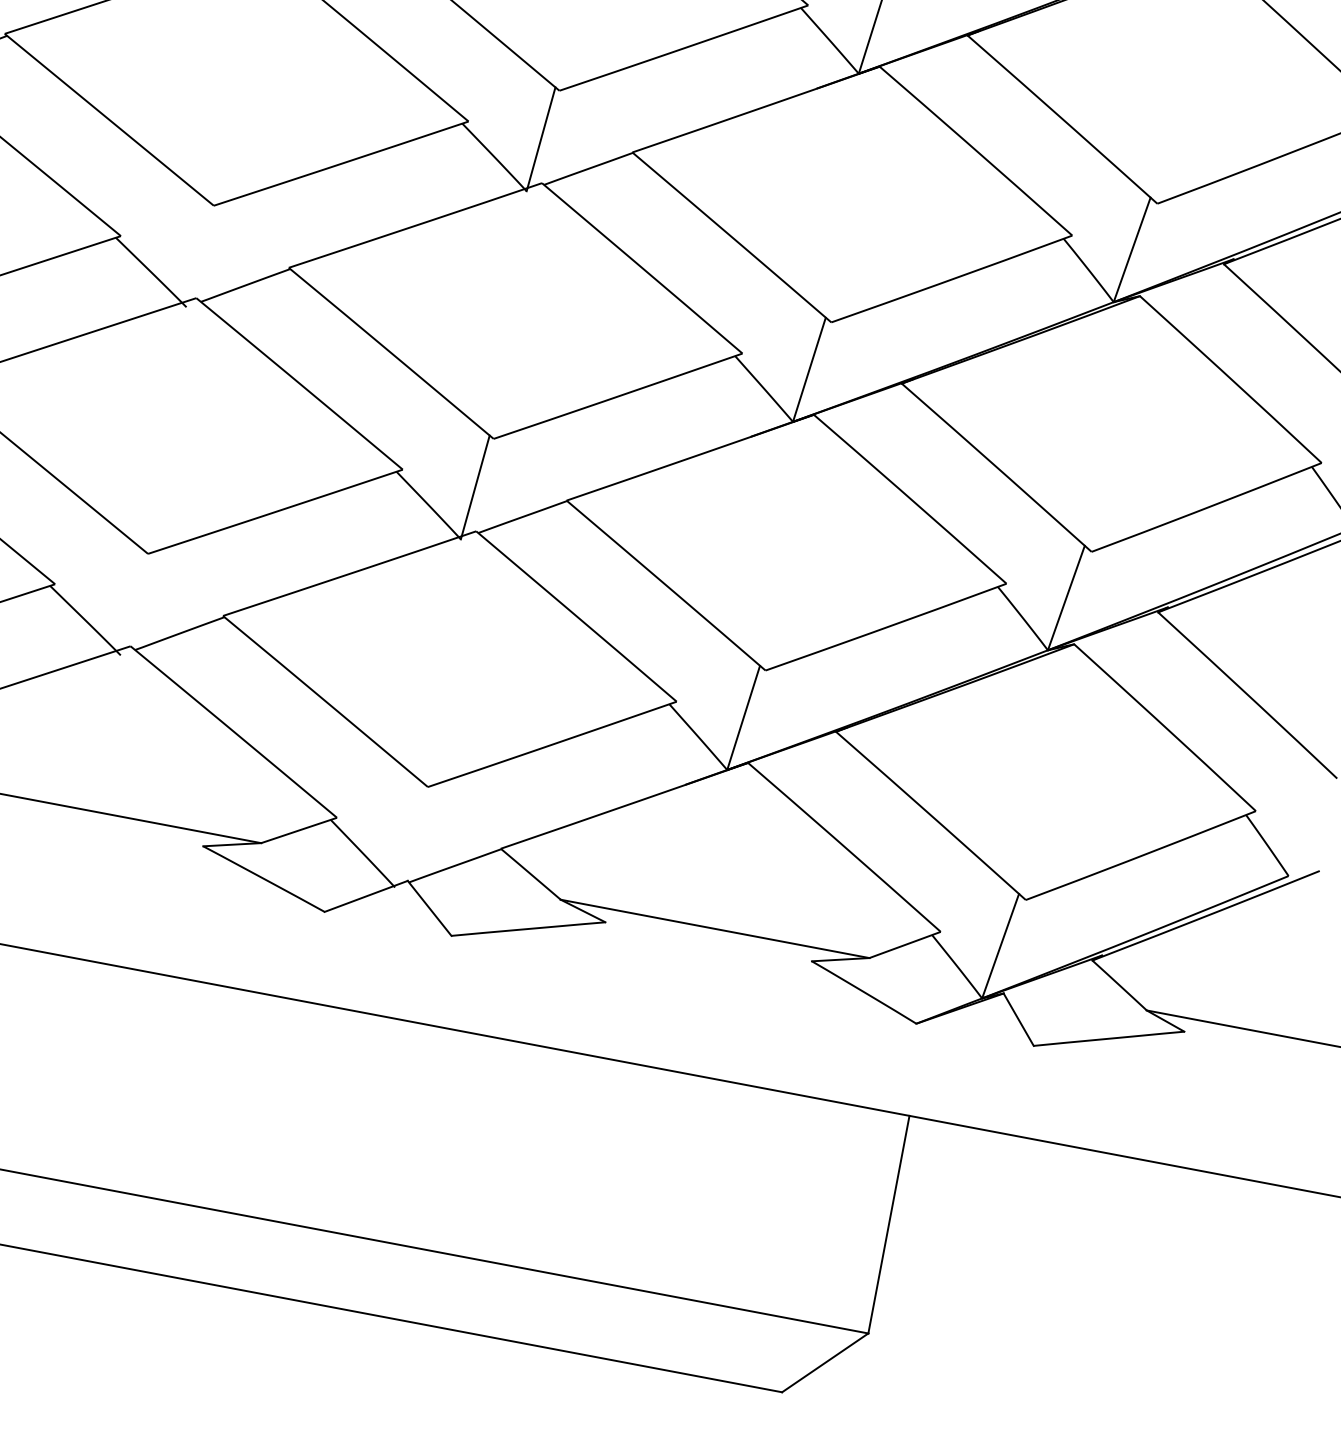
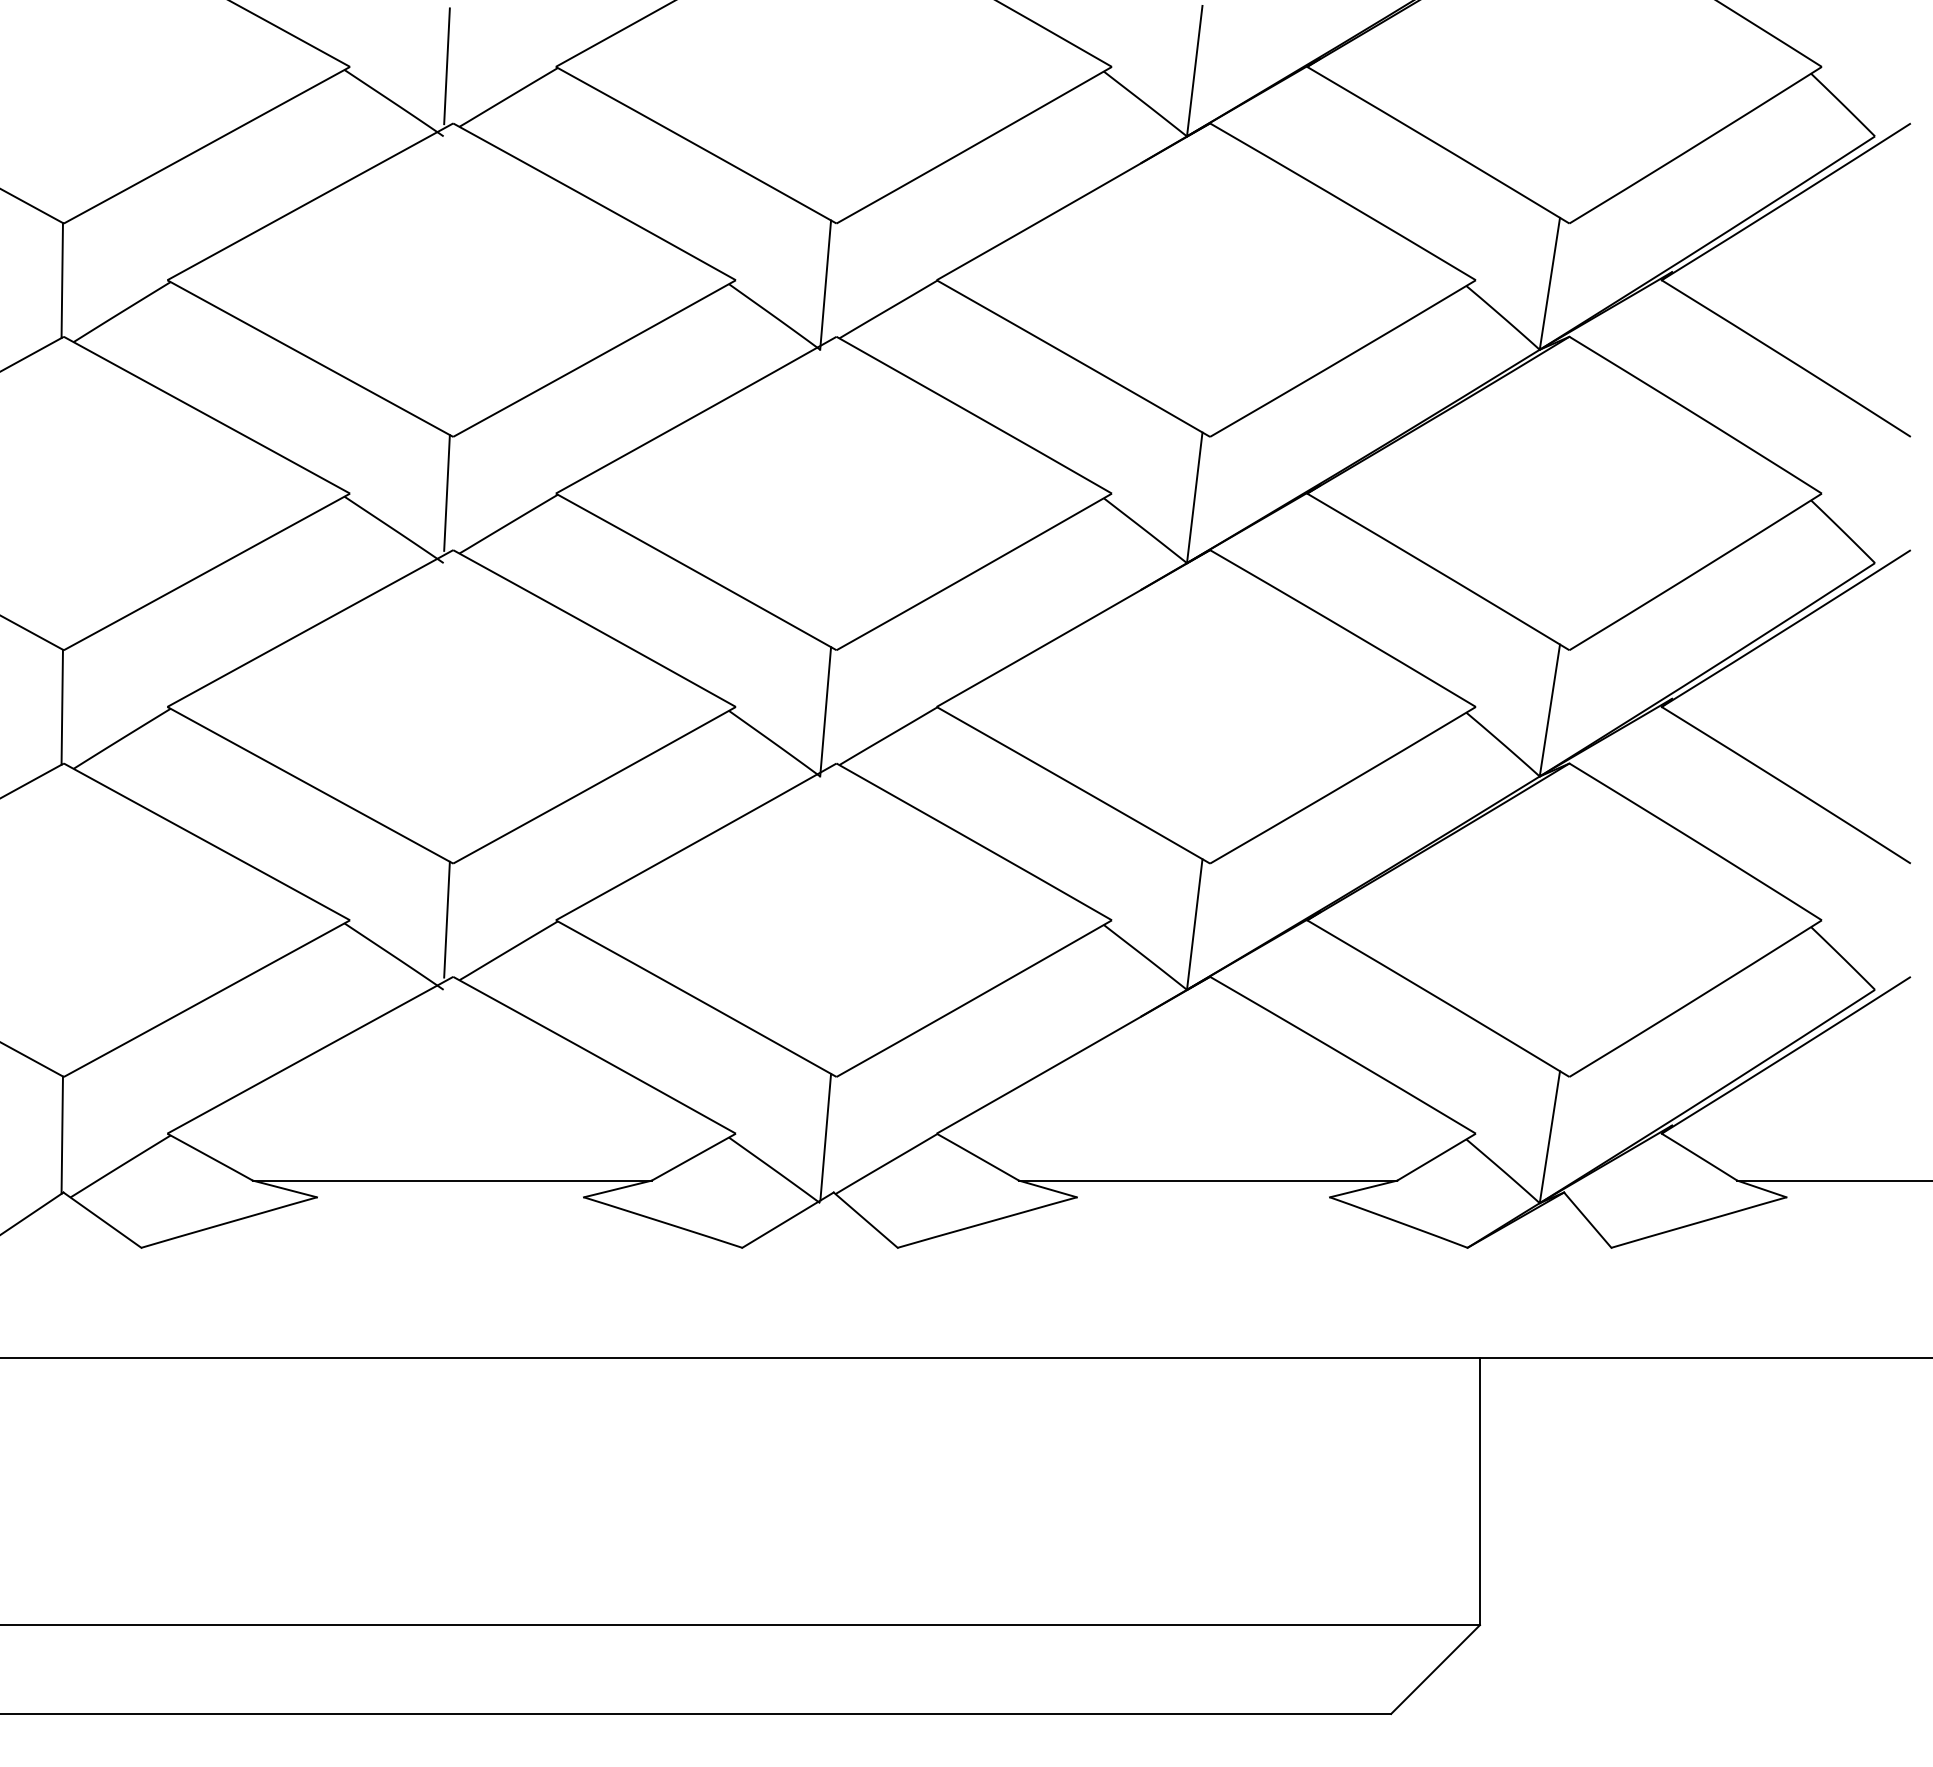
line: (199, 250) -> (446, 492), added
line: (133, 598) -> (446, 919), added
line: (409, 833) -> (825, 1136), added

